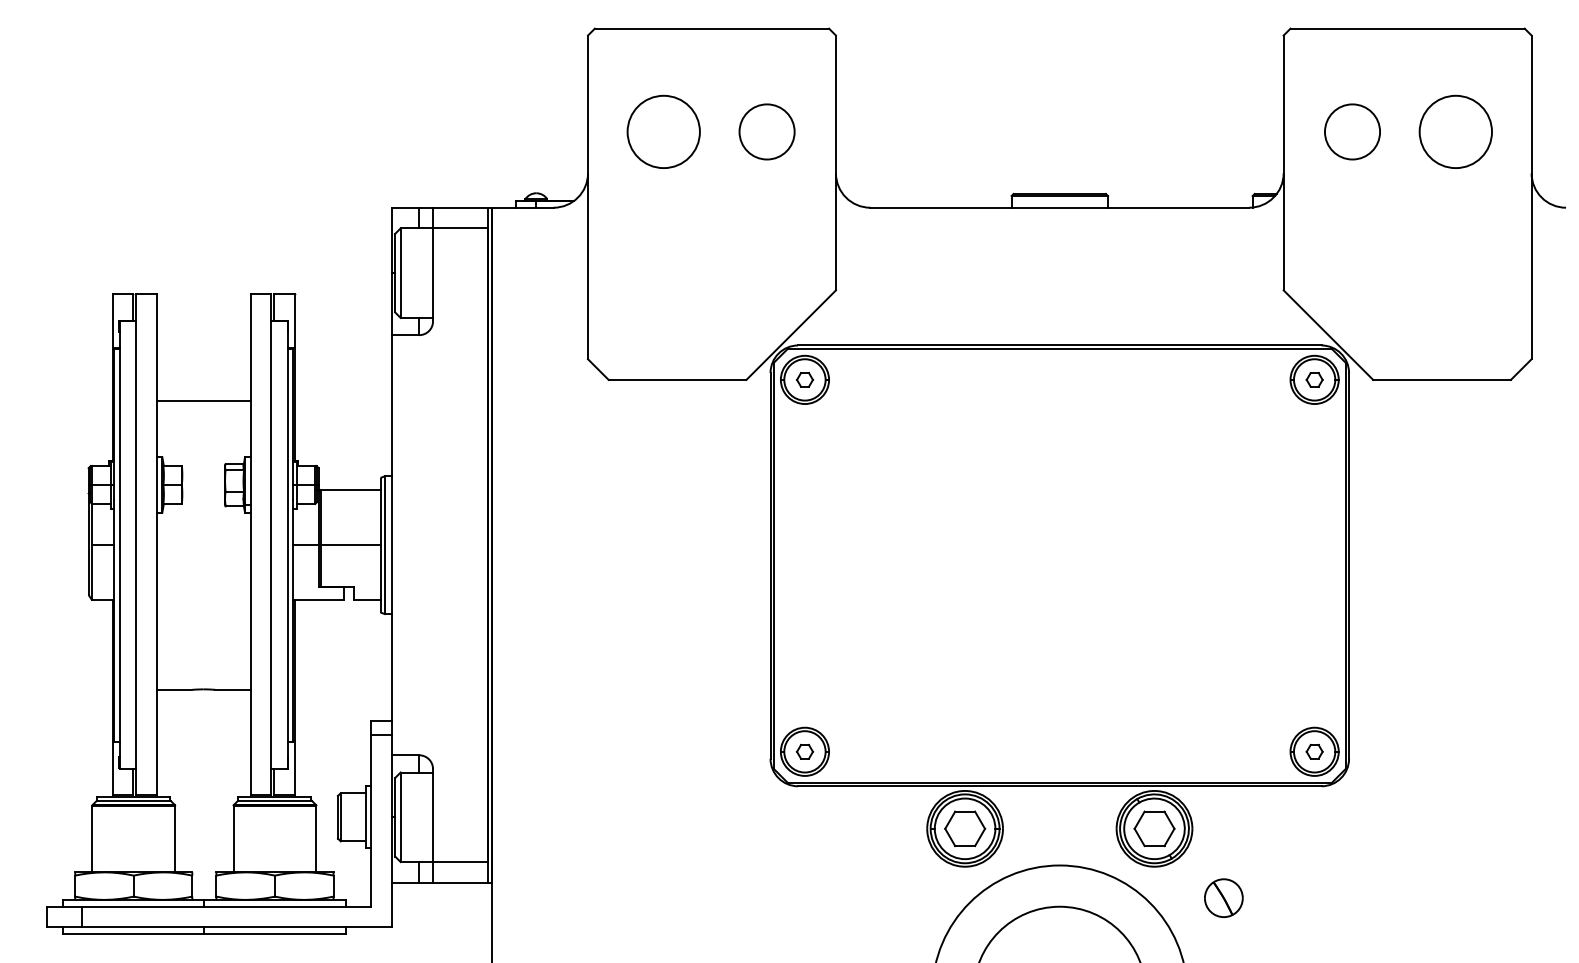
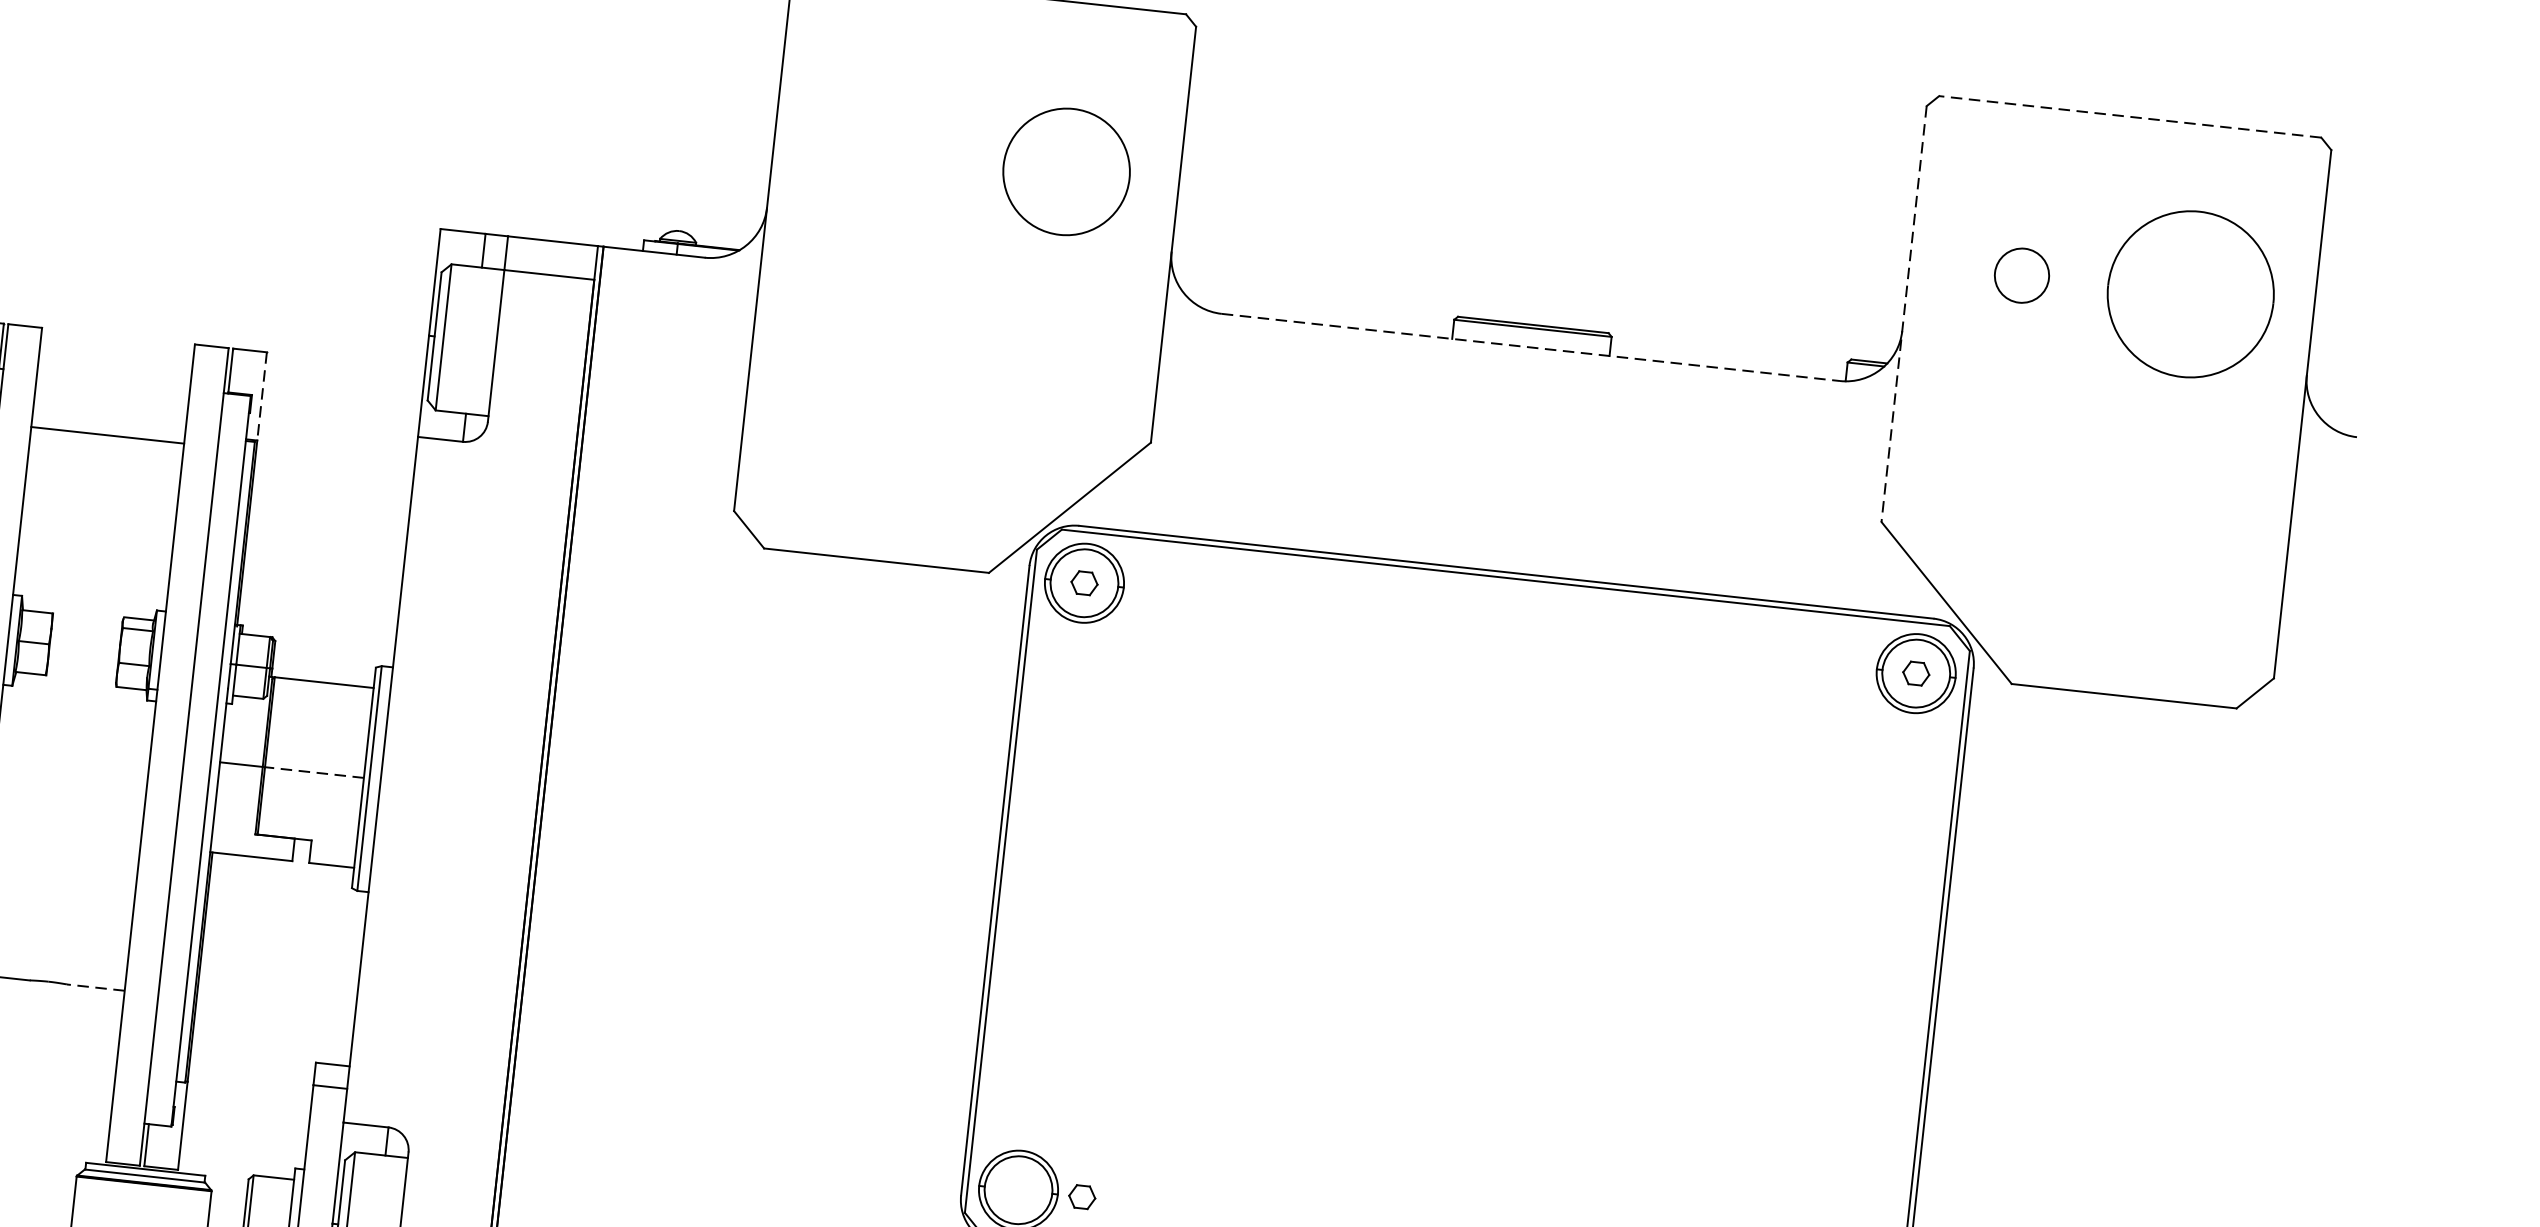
line: (1407, 28) -> (2130, 116), solid -> dashed
part: (663, 131) -> (897, 152), removed
circle: (766, 131) -> (1065, 171), size x1.4
circle: (1352, 131) -> (2022, 274), size x0.6
part: (1455, 131) -> (2190, 293), size x1.4
line: (1283, 163) -> (1903, 314), solid -> dashed
line: (1060, 207) -> (1532, 347), solid -> dashed
line: (294, 321) -> (261, 397), solid -> dashed
line: (203, 400) -> (107, 435), moved
line: (350, 545) -> (313, 772), solid -> dashed
line: (232, 689) -> (95, 986), solid -> dashed
part: (805, 751) -> (1083, 1196), moved

